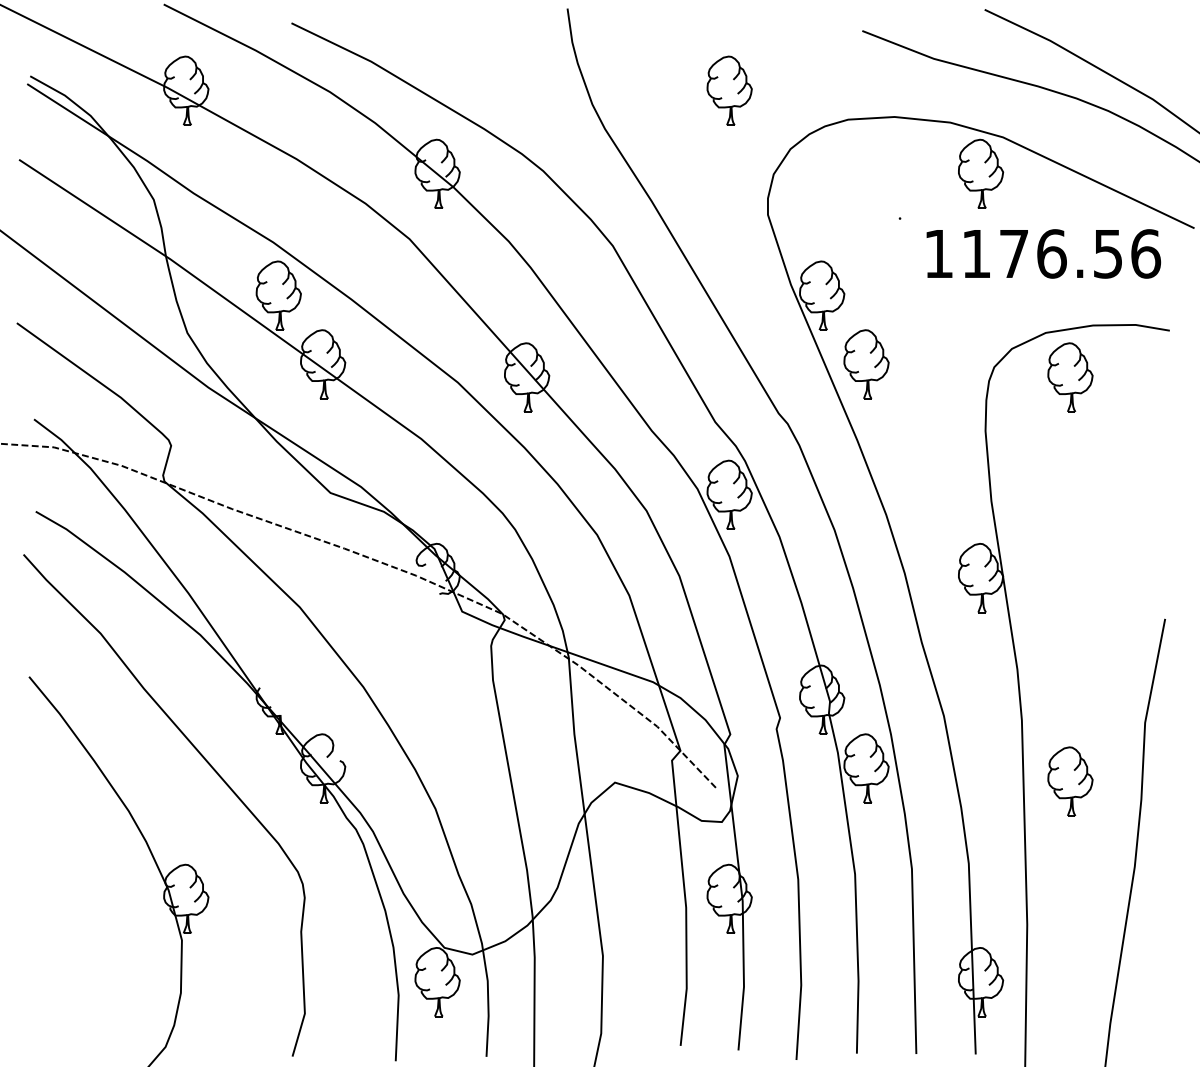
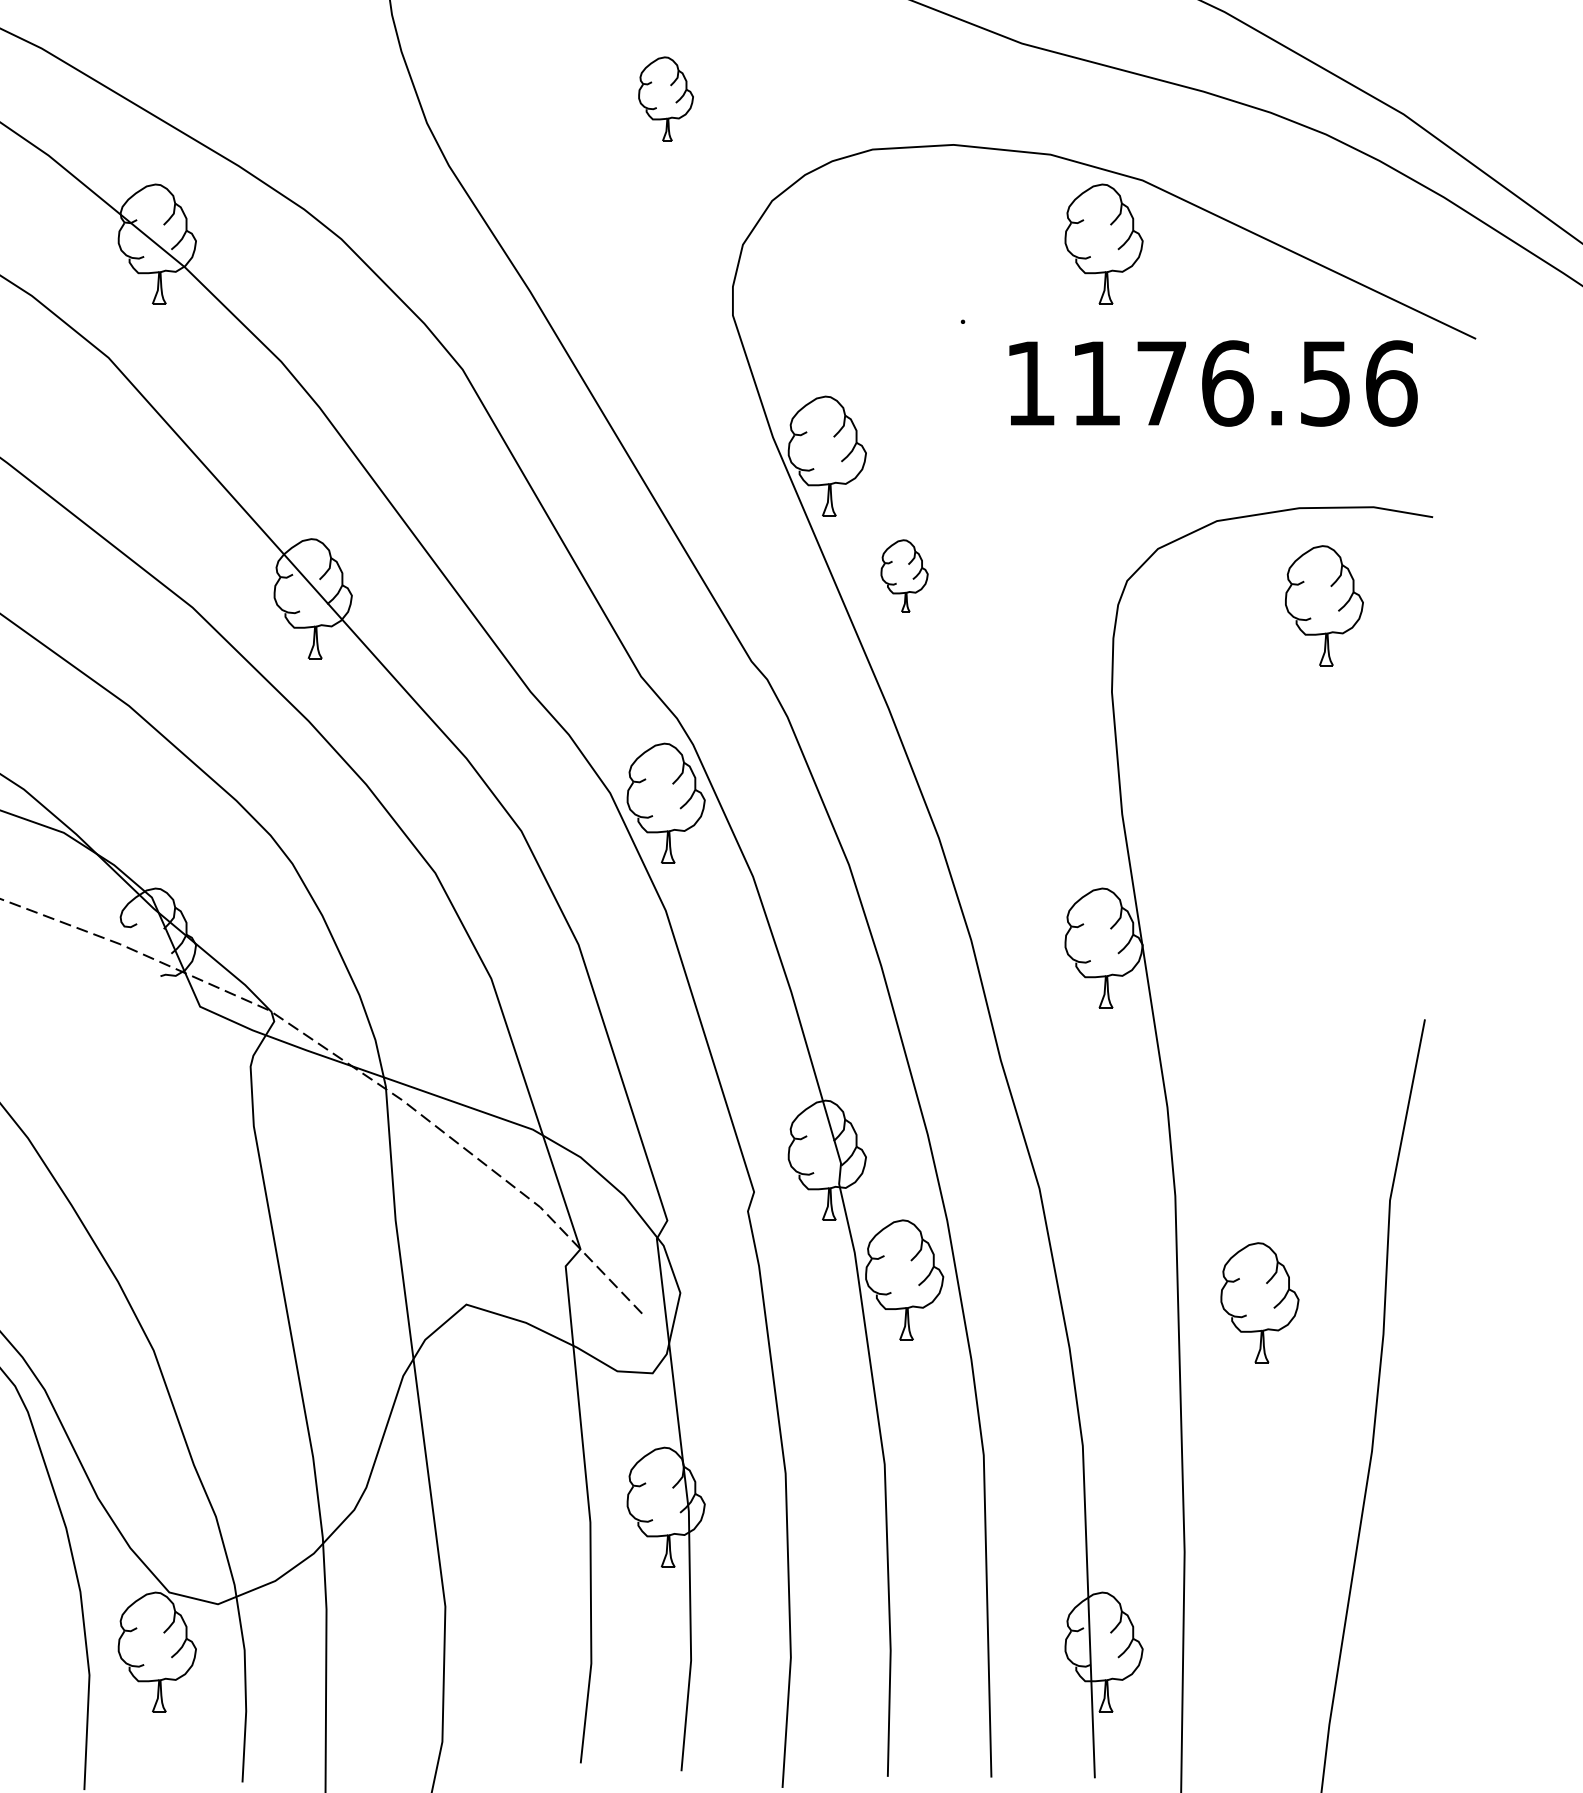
part: (729, 90) -> (665, 98), size x0.7
part: (866, 364) -> (904, 576), size x0.6
part: (1070, 377) -> (1324, 605), moved

